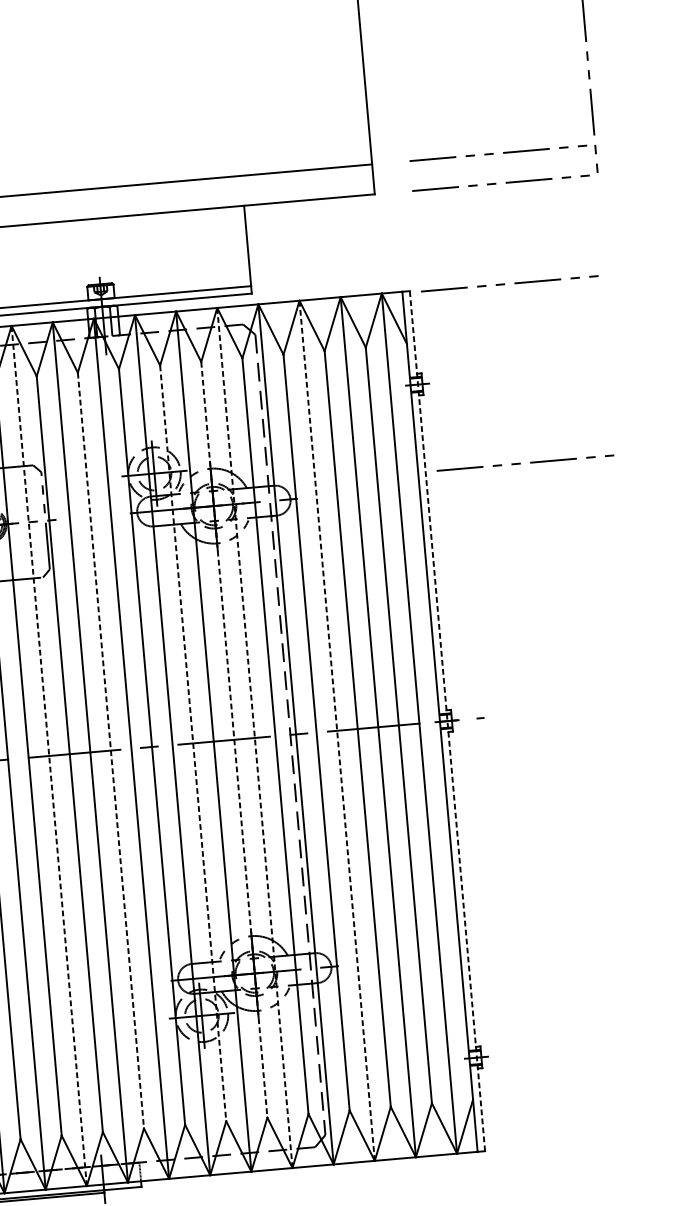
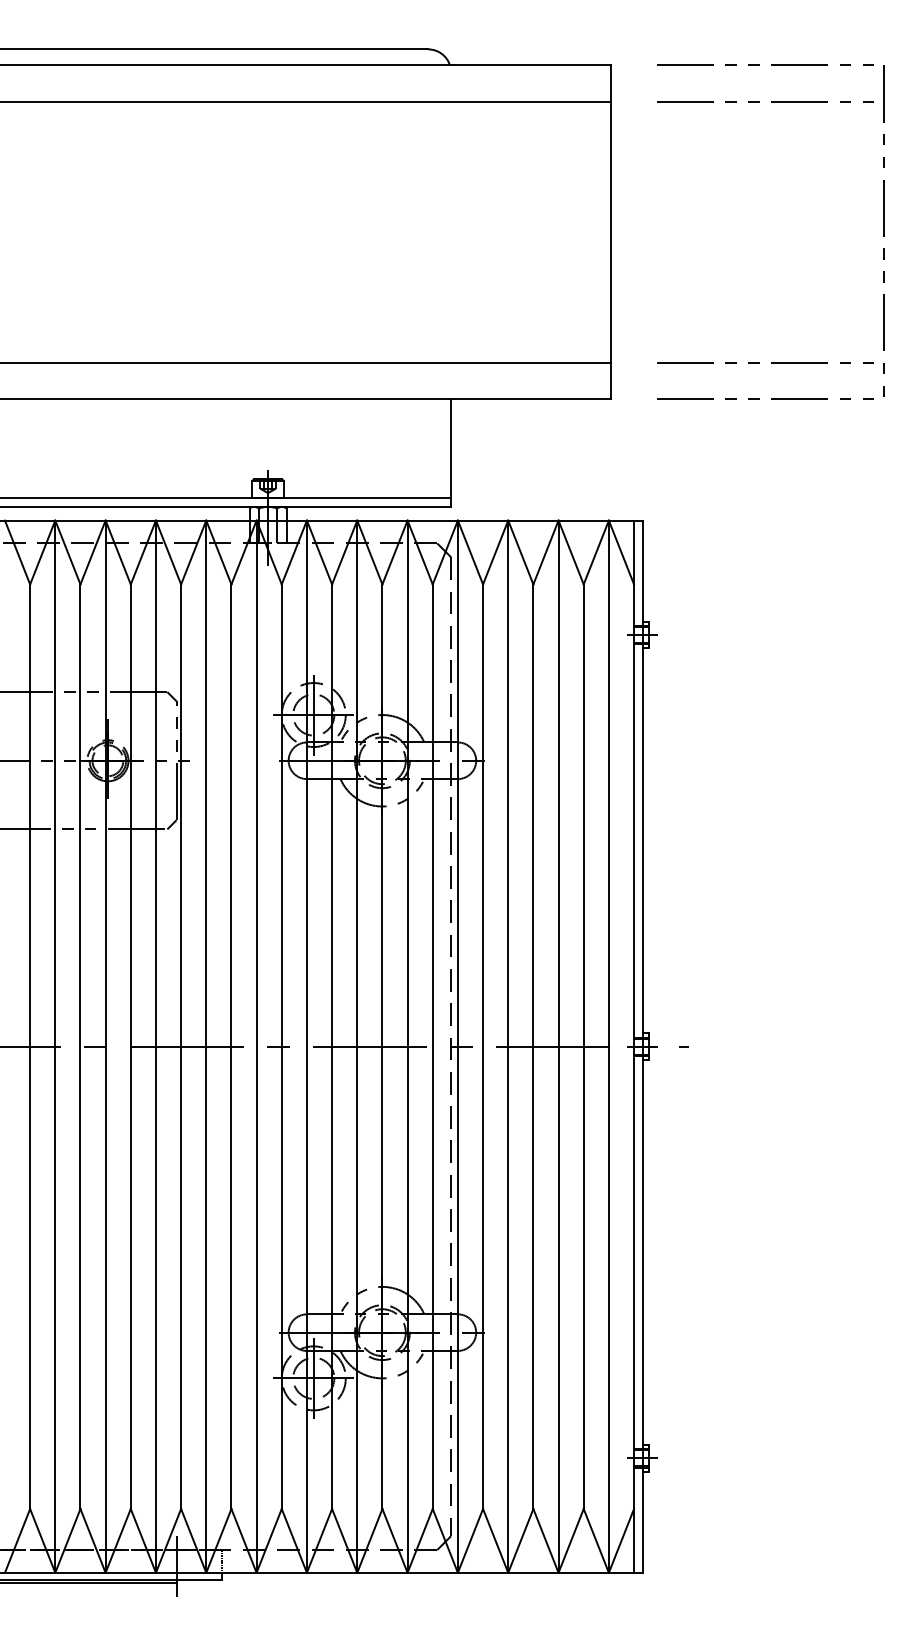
line: (504, 283) -> (759, 521), removed
line: (520, 463) -> (759, 741), removed
line: (447, 720) -> (643, 1046), dashed -> solid
line: (337, 730) -> (508, 1046), dashed -> solid
line: (254, 737) -> (407, 1046), dashed -> solid
line: (234, 740) -> (382, 1047), dashed -> solid
line: (193, 744) -> (332, 1047), dashed -> solid
line: (111, 751) -> (231, 1047), dashed -> solid
line: (48, 755) -> (155, 1046), dashed -> solid

